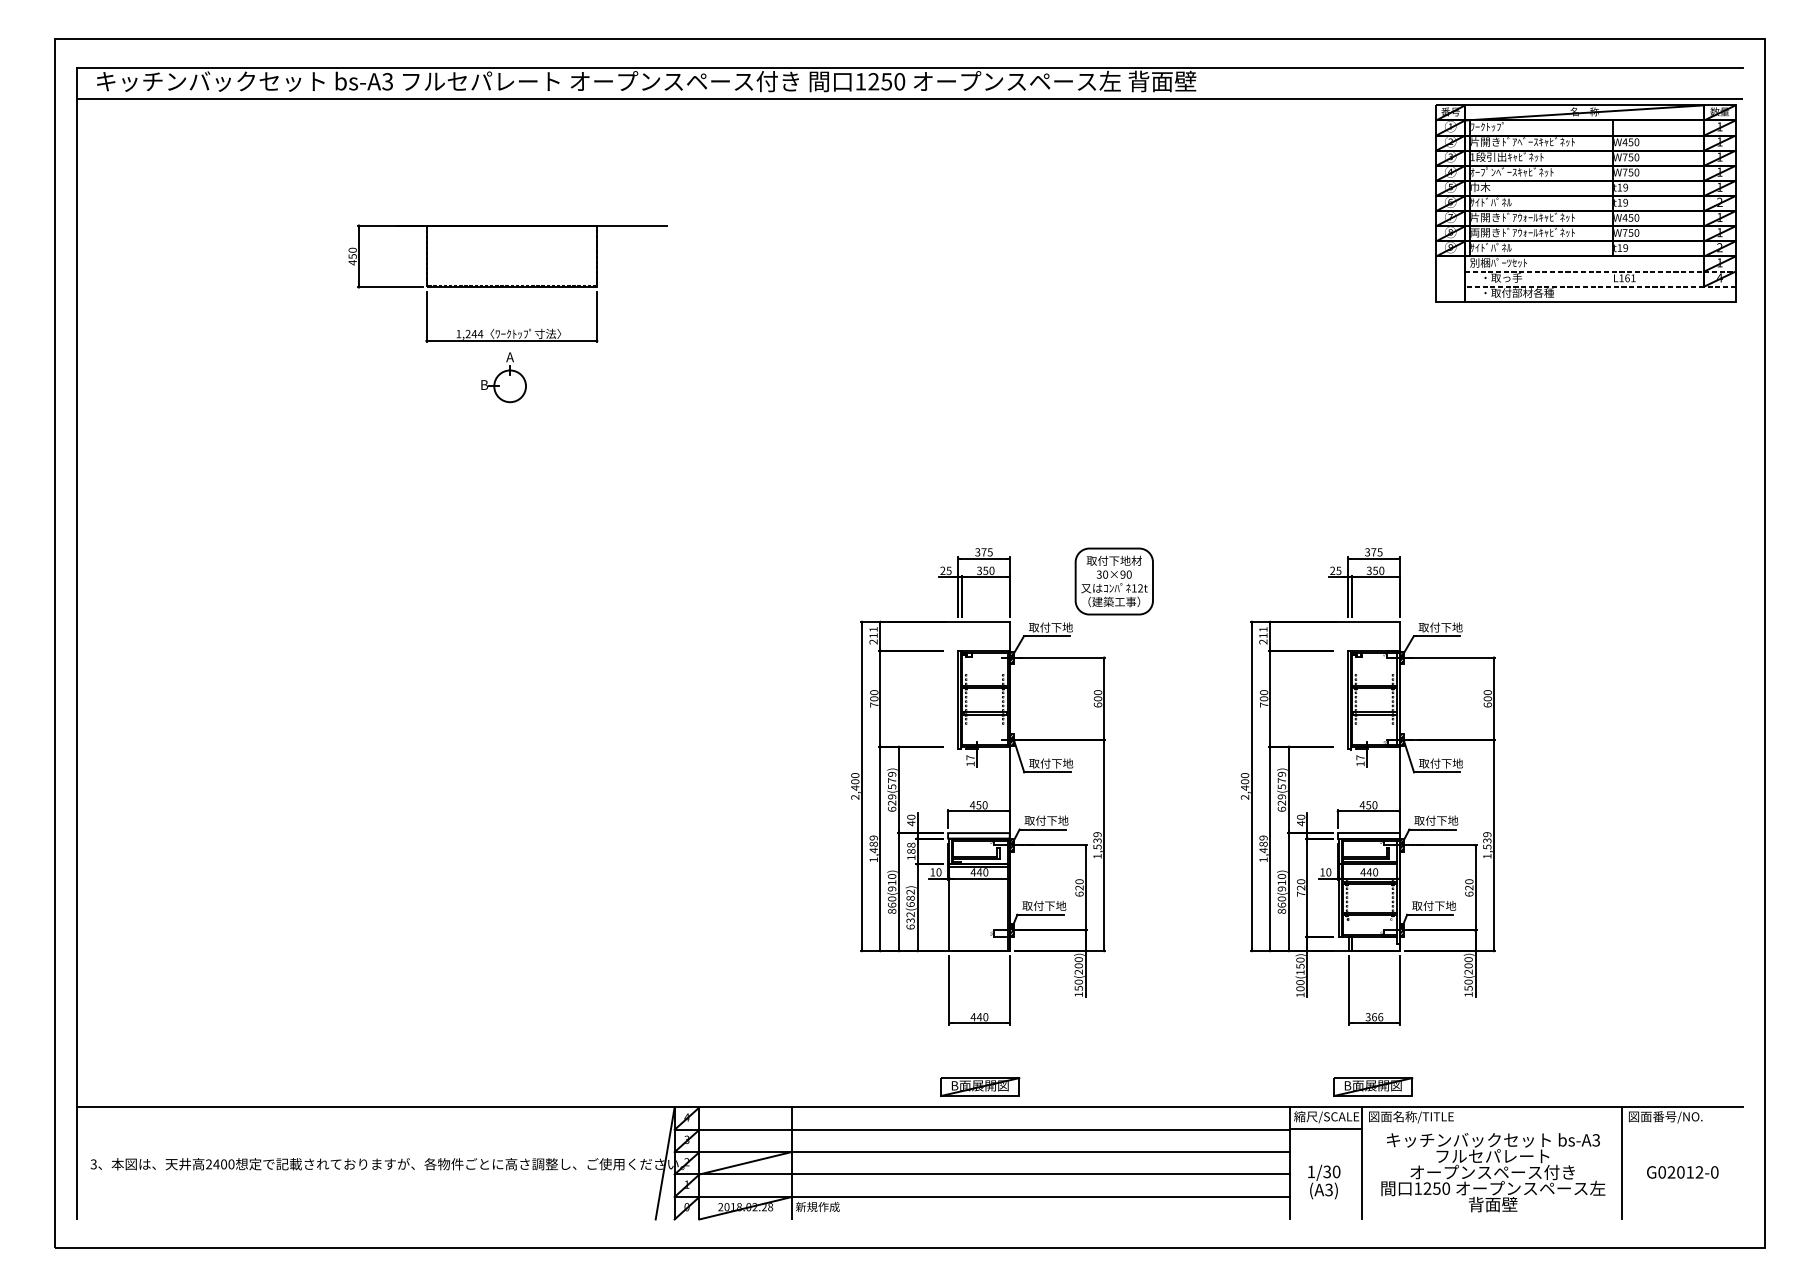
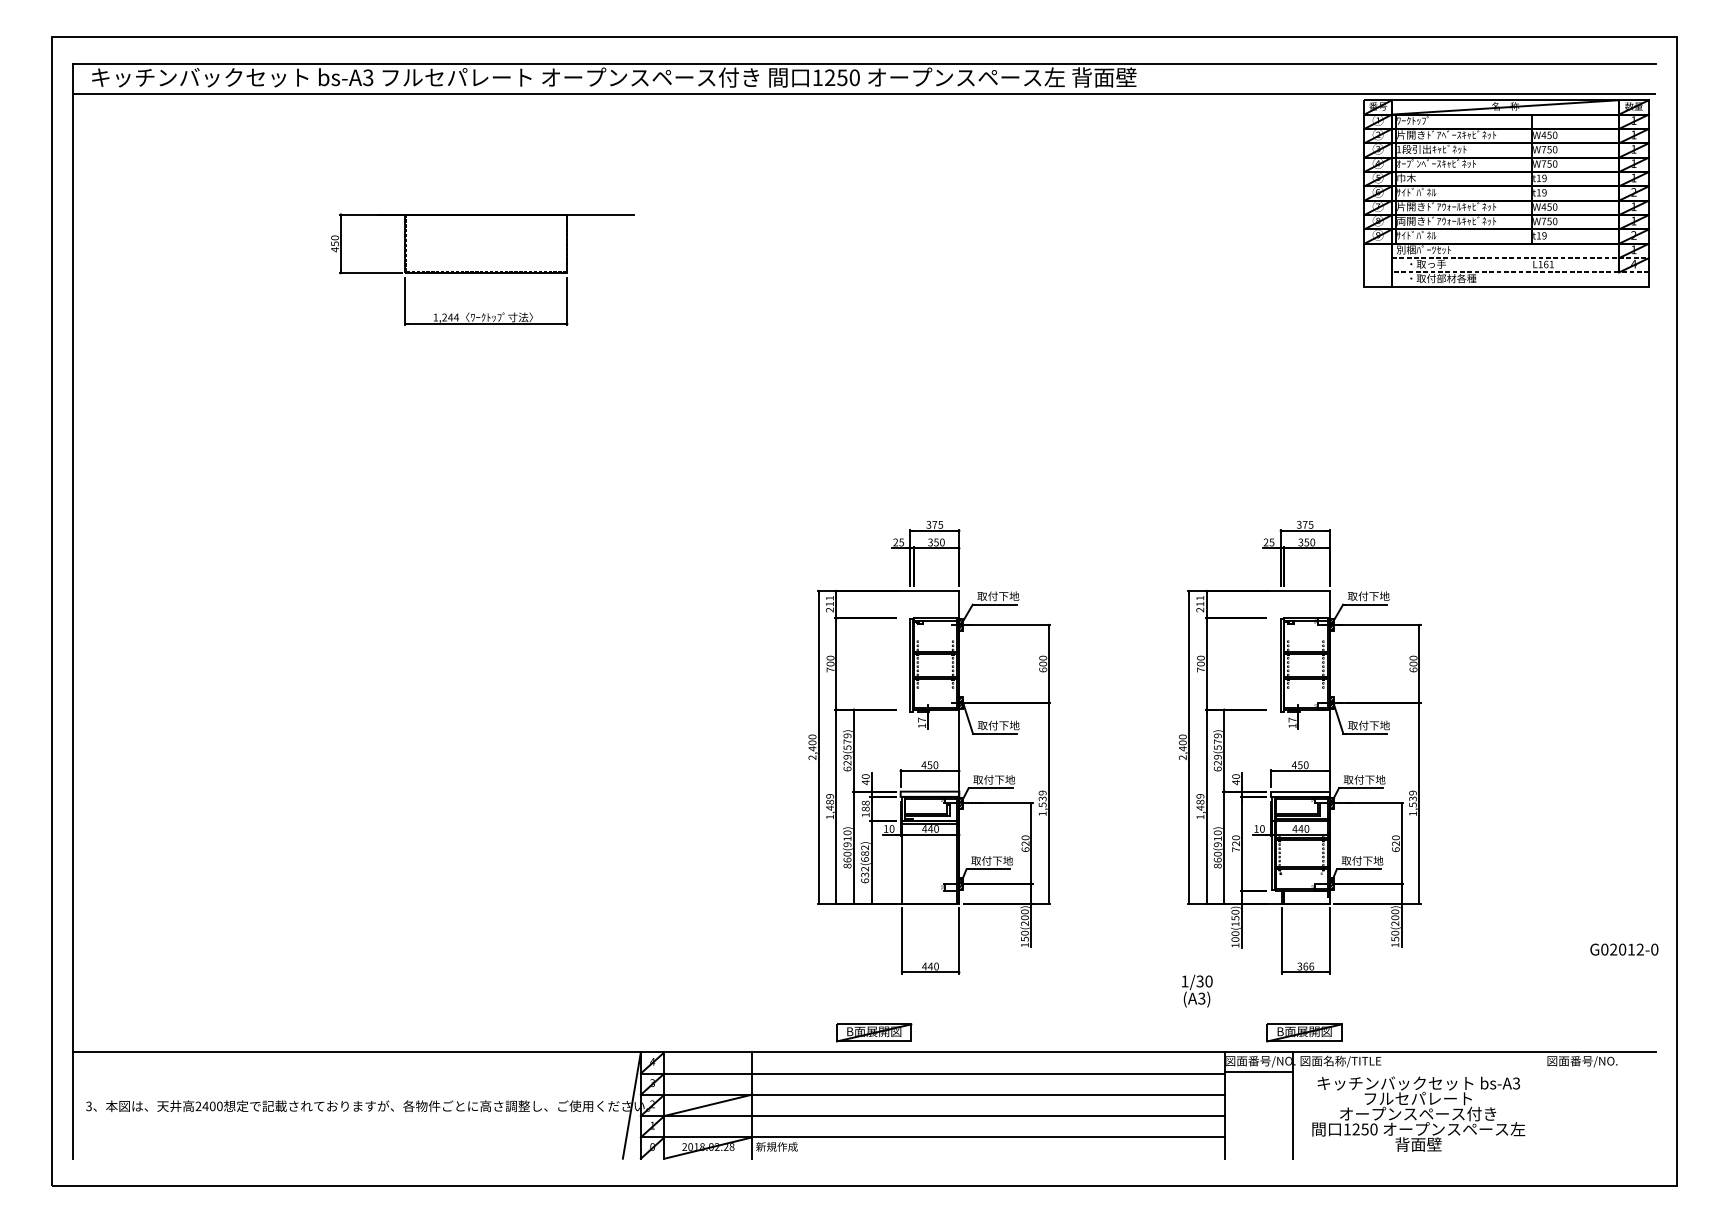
part: (503, 377) -> (478, 358), removed
part: (1113, 581) -> (1057, 552), removed
part: (980, 1086) -> (874, 1032), moved
text: (1327, 1117) -> (1261, 1061), 縮尺/SCALE -> 図面番号/NO.
line: (1622, 1163) -> (1541, 1105), removed
text: (1682, 1172) -> (1624, 949), moved
text: (1324, 1181) -> (1197, 990), moved

